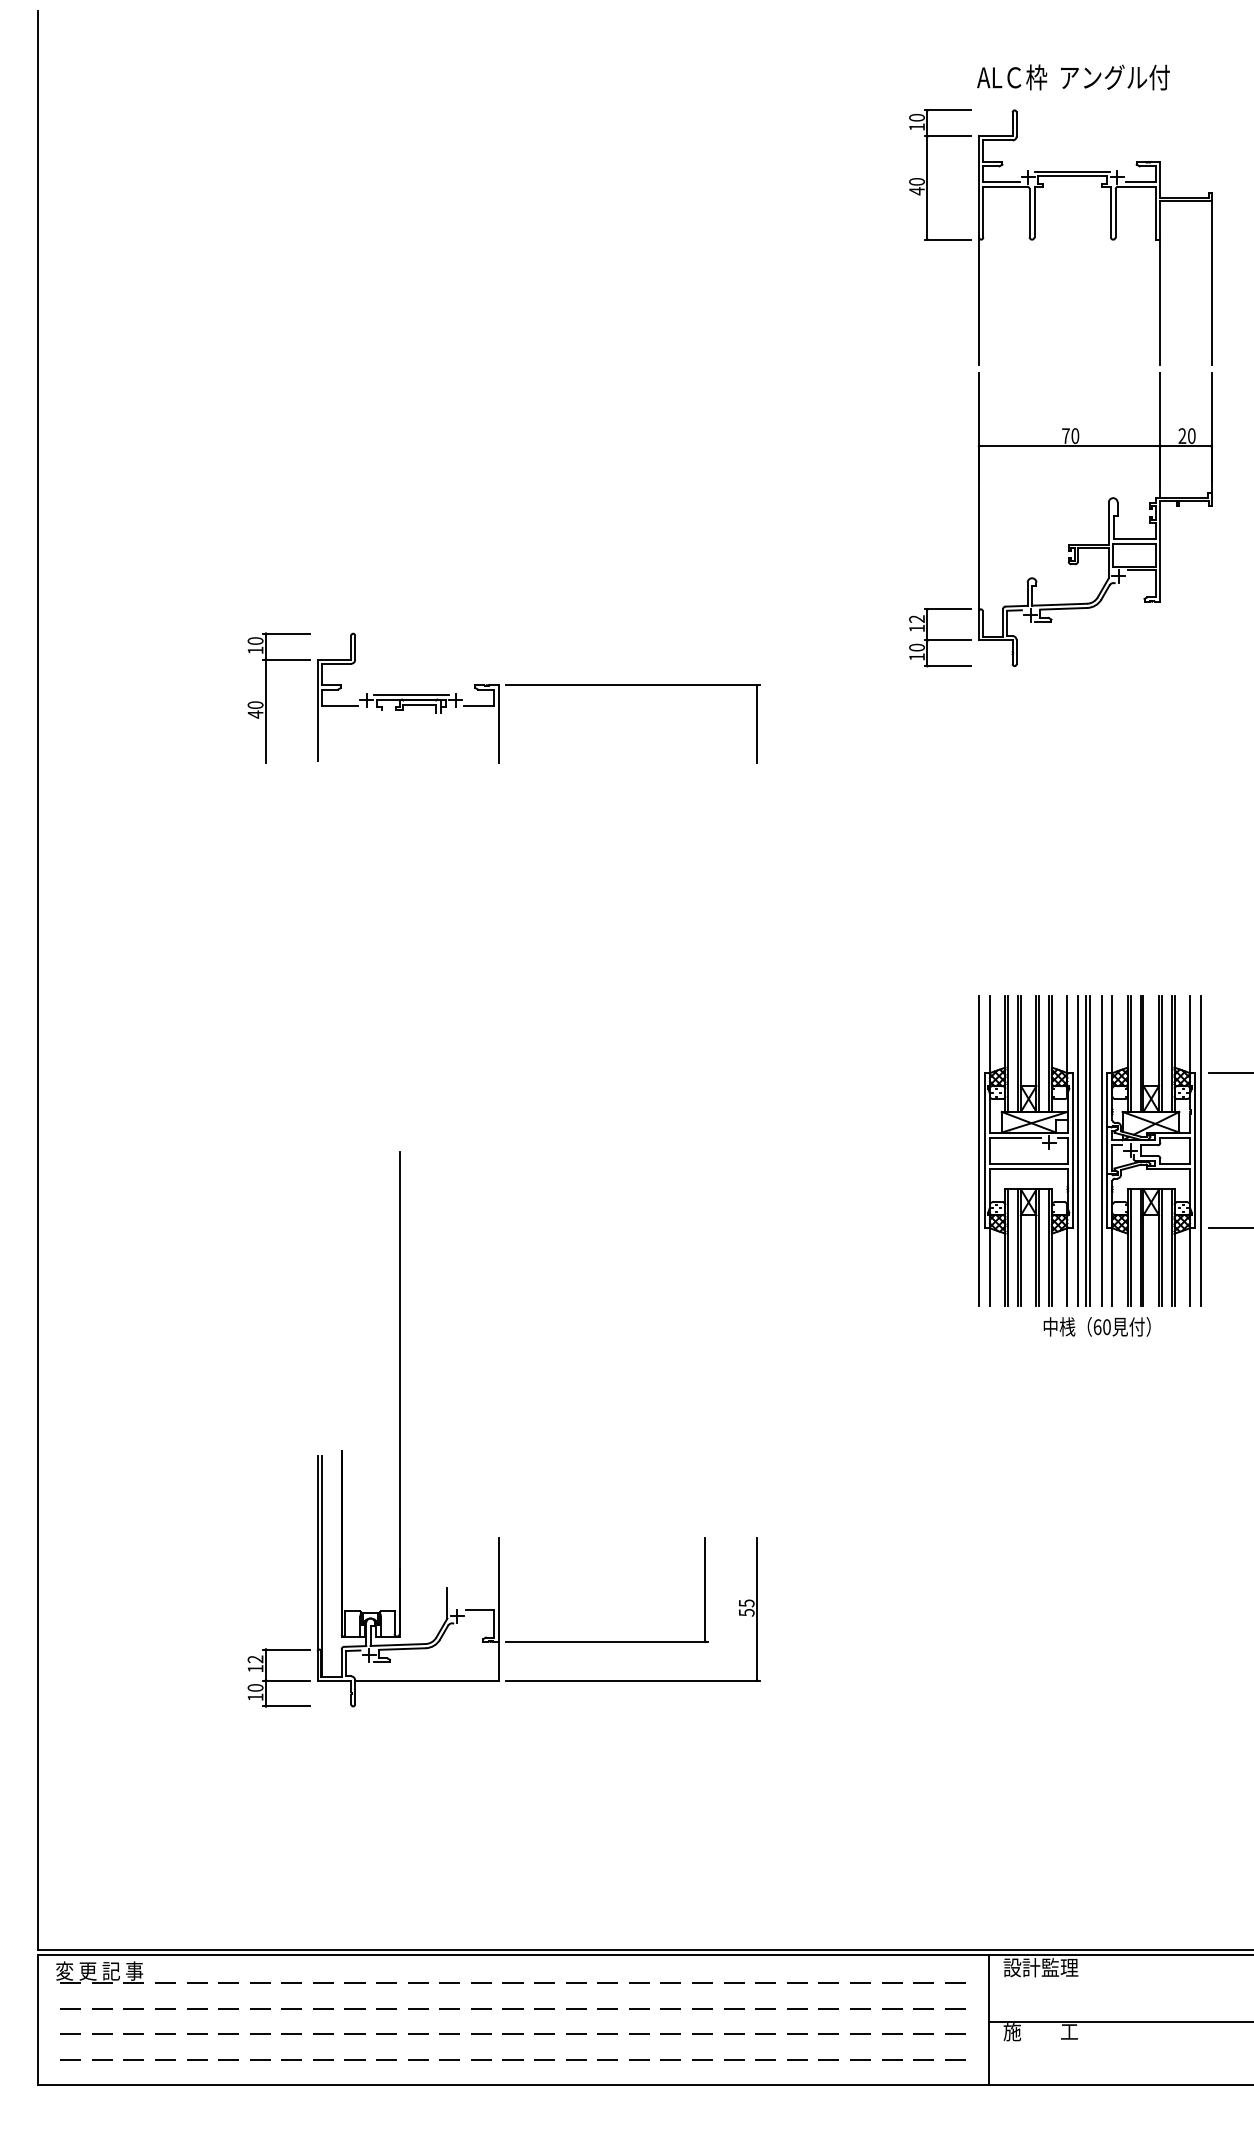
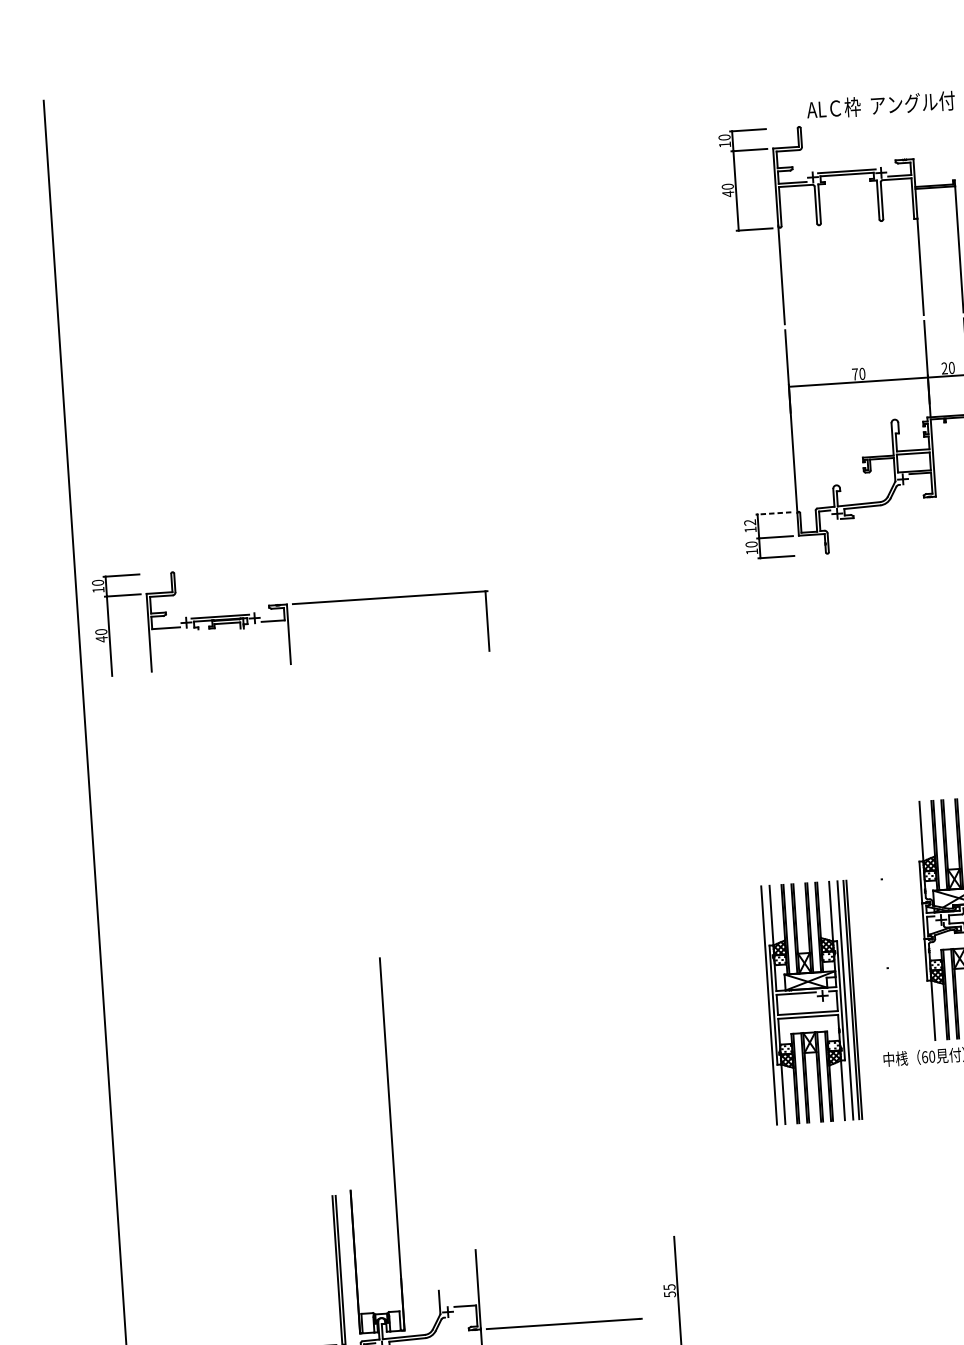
text: (1073, 77) -> (880, 105), moved
line: (947, 609) -> (773, 513), solid -> dashed
part: (503, 697) -> (291, 613), moved
part: (1034, 1150) -> (811, 1002), moved
line: (1101, 1150) -> (918, 921), removed
line: (705, 1589) -> (637, 1278), removed

